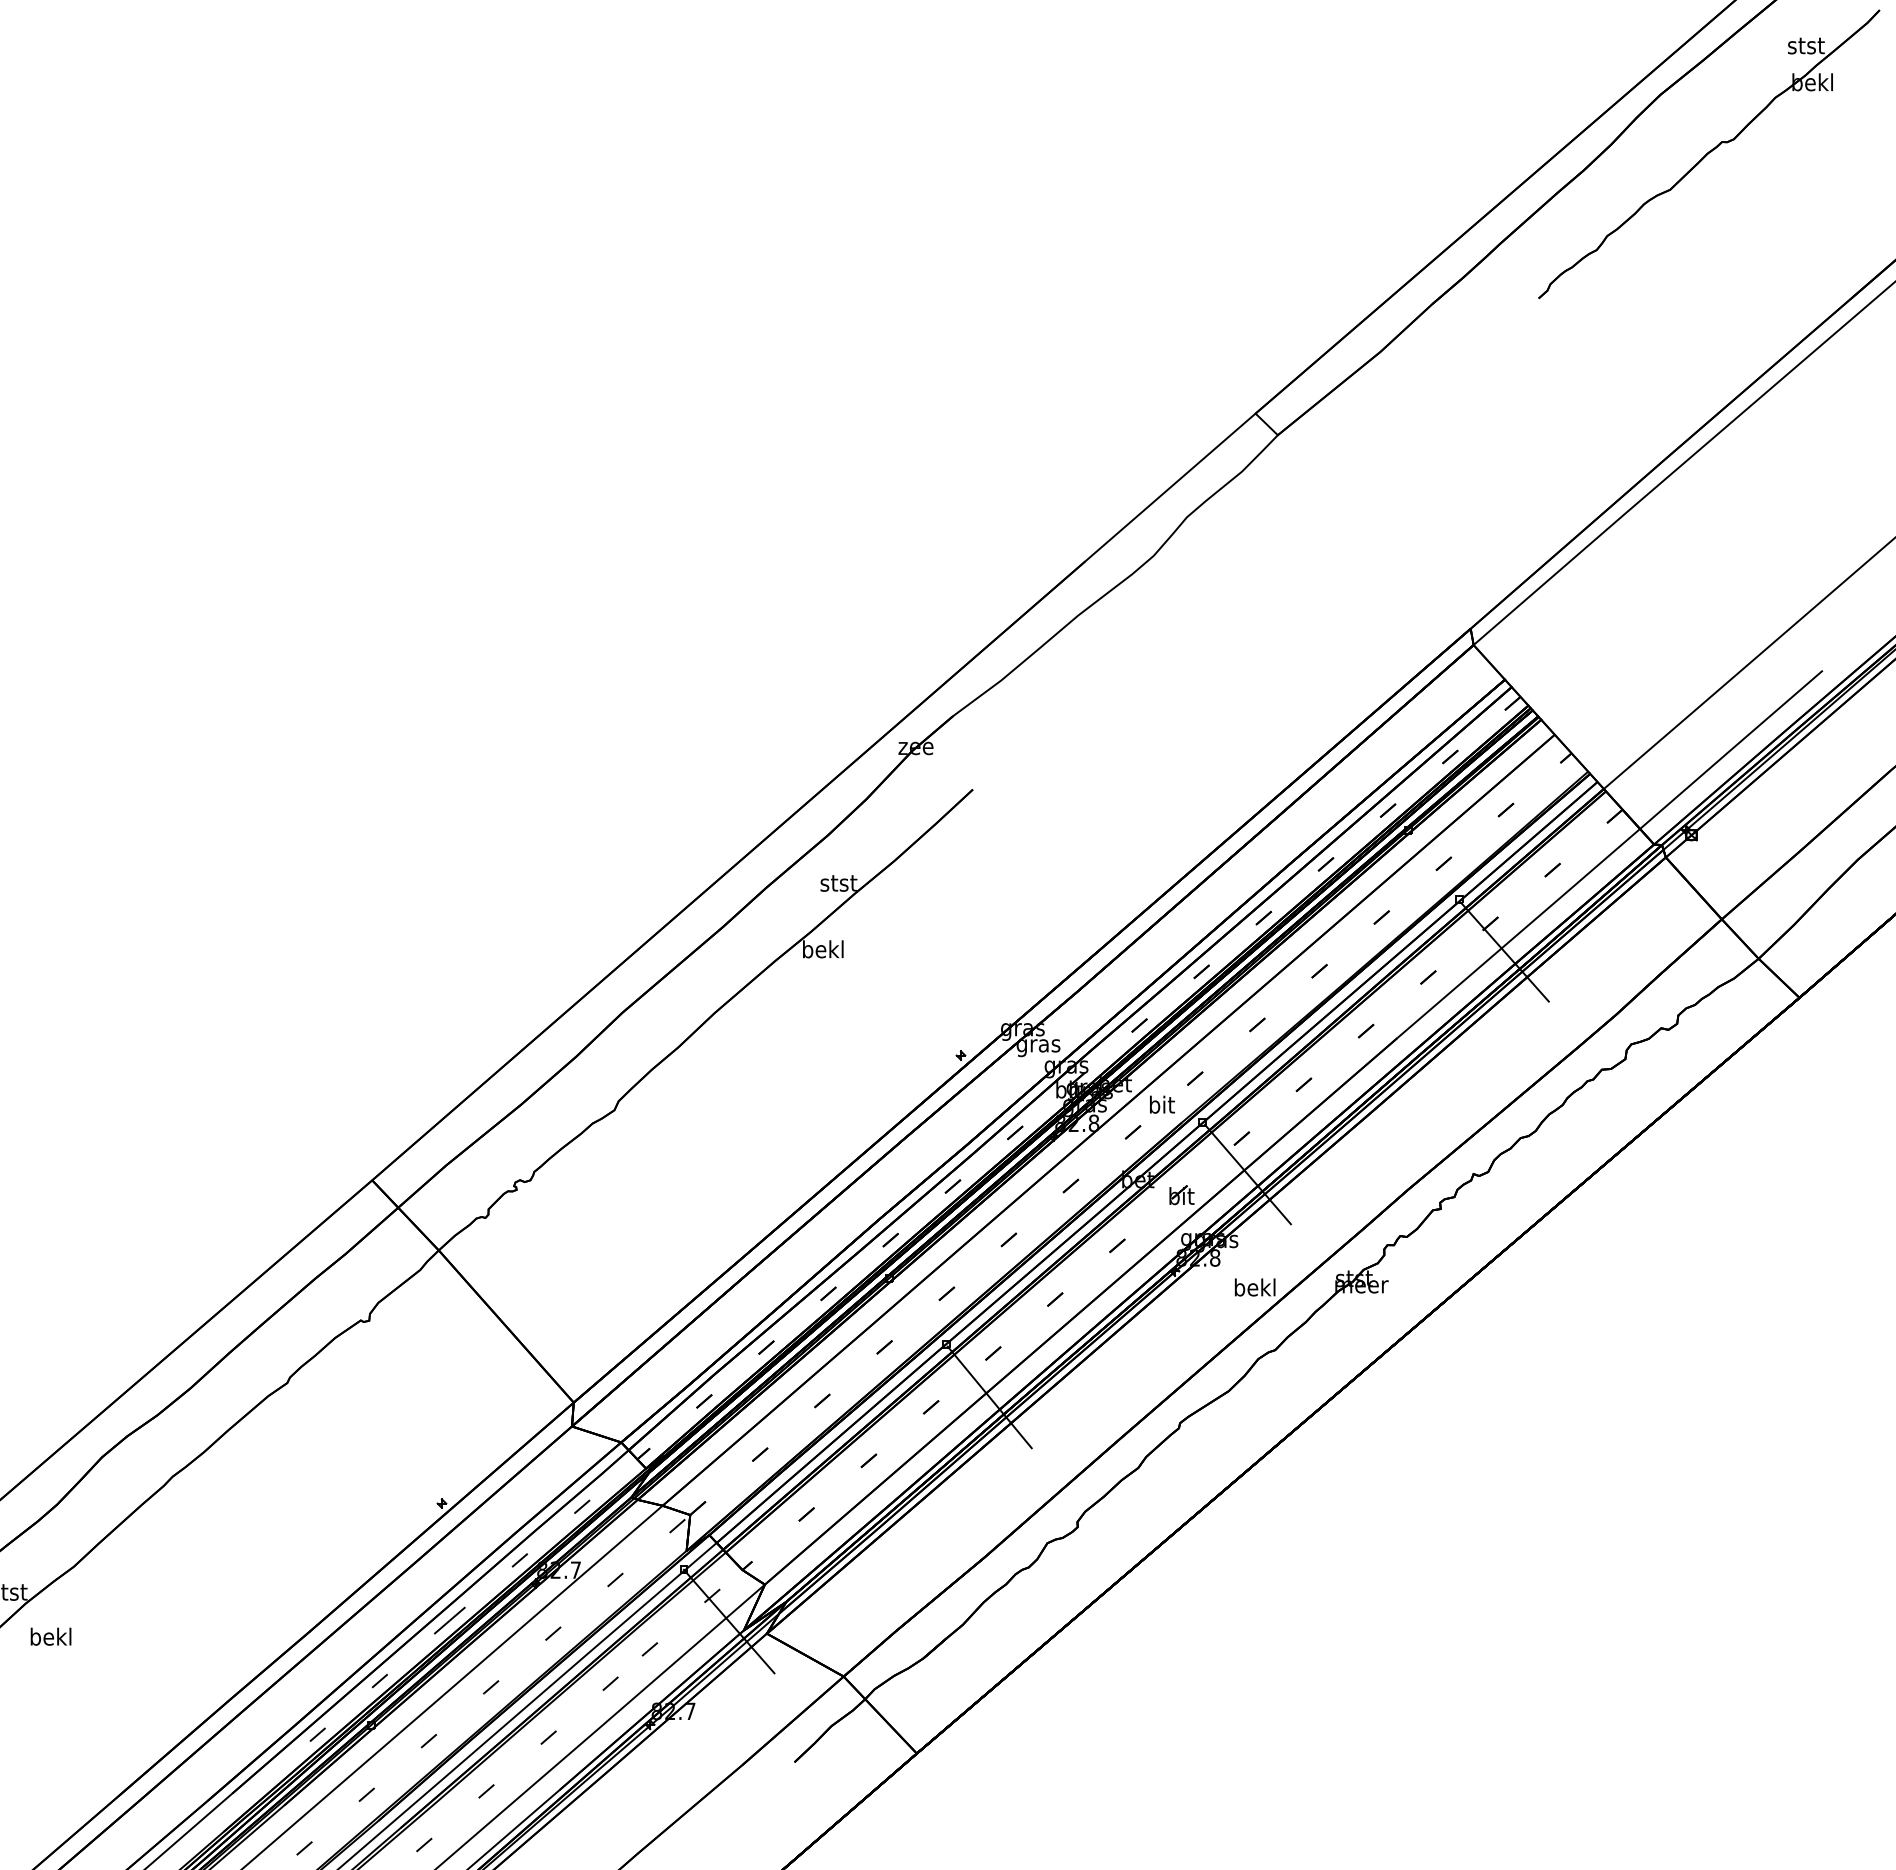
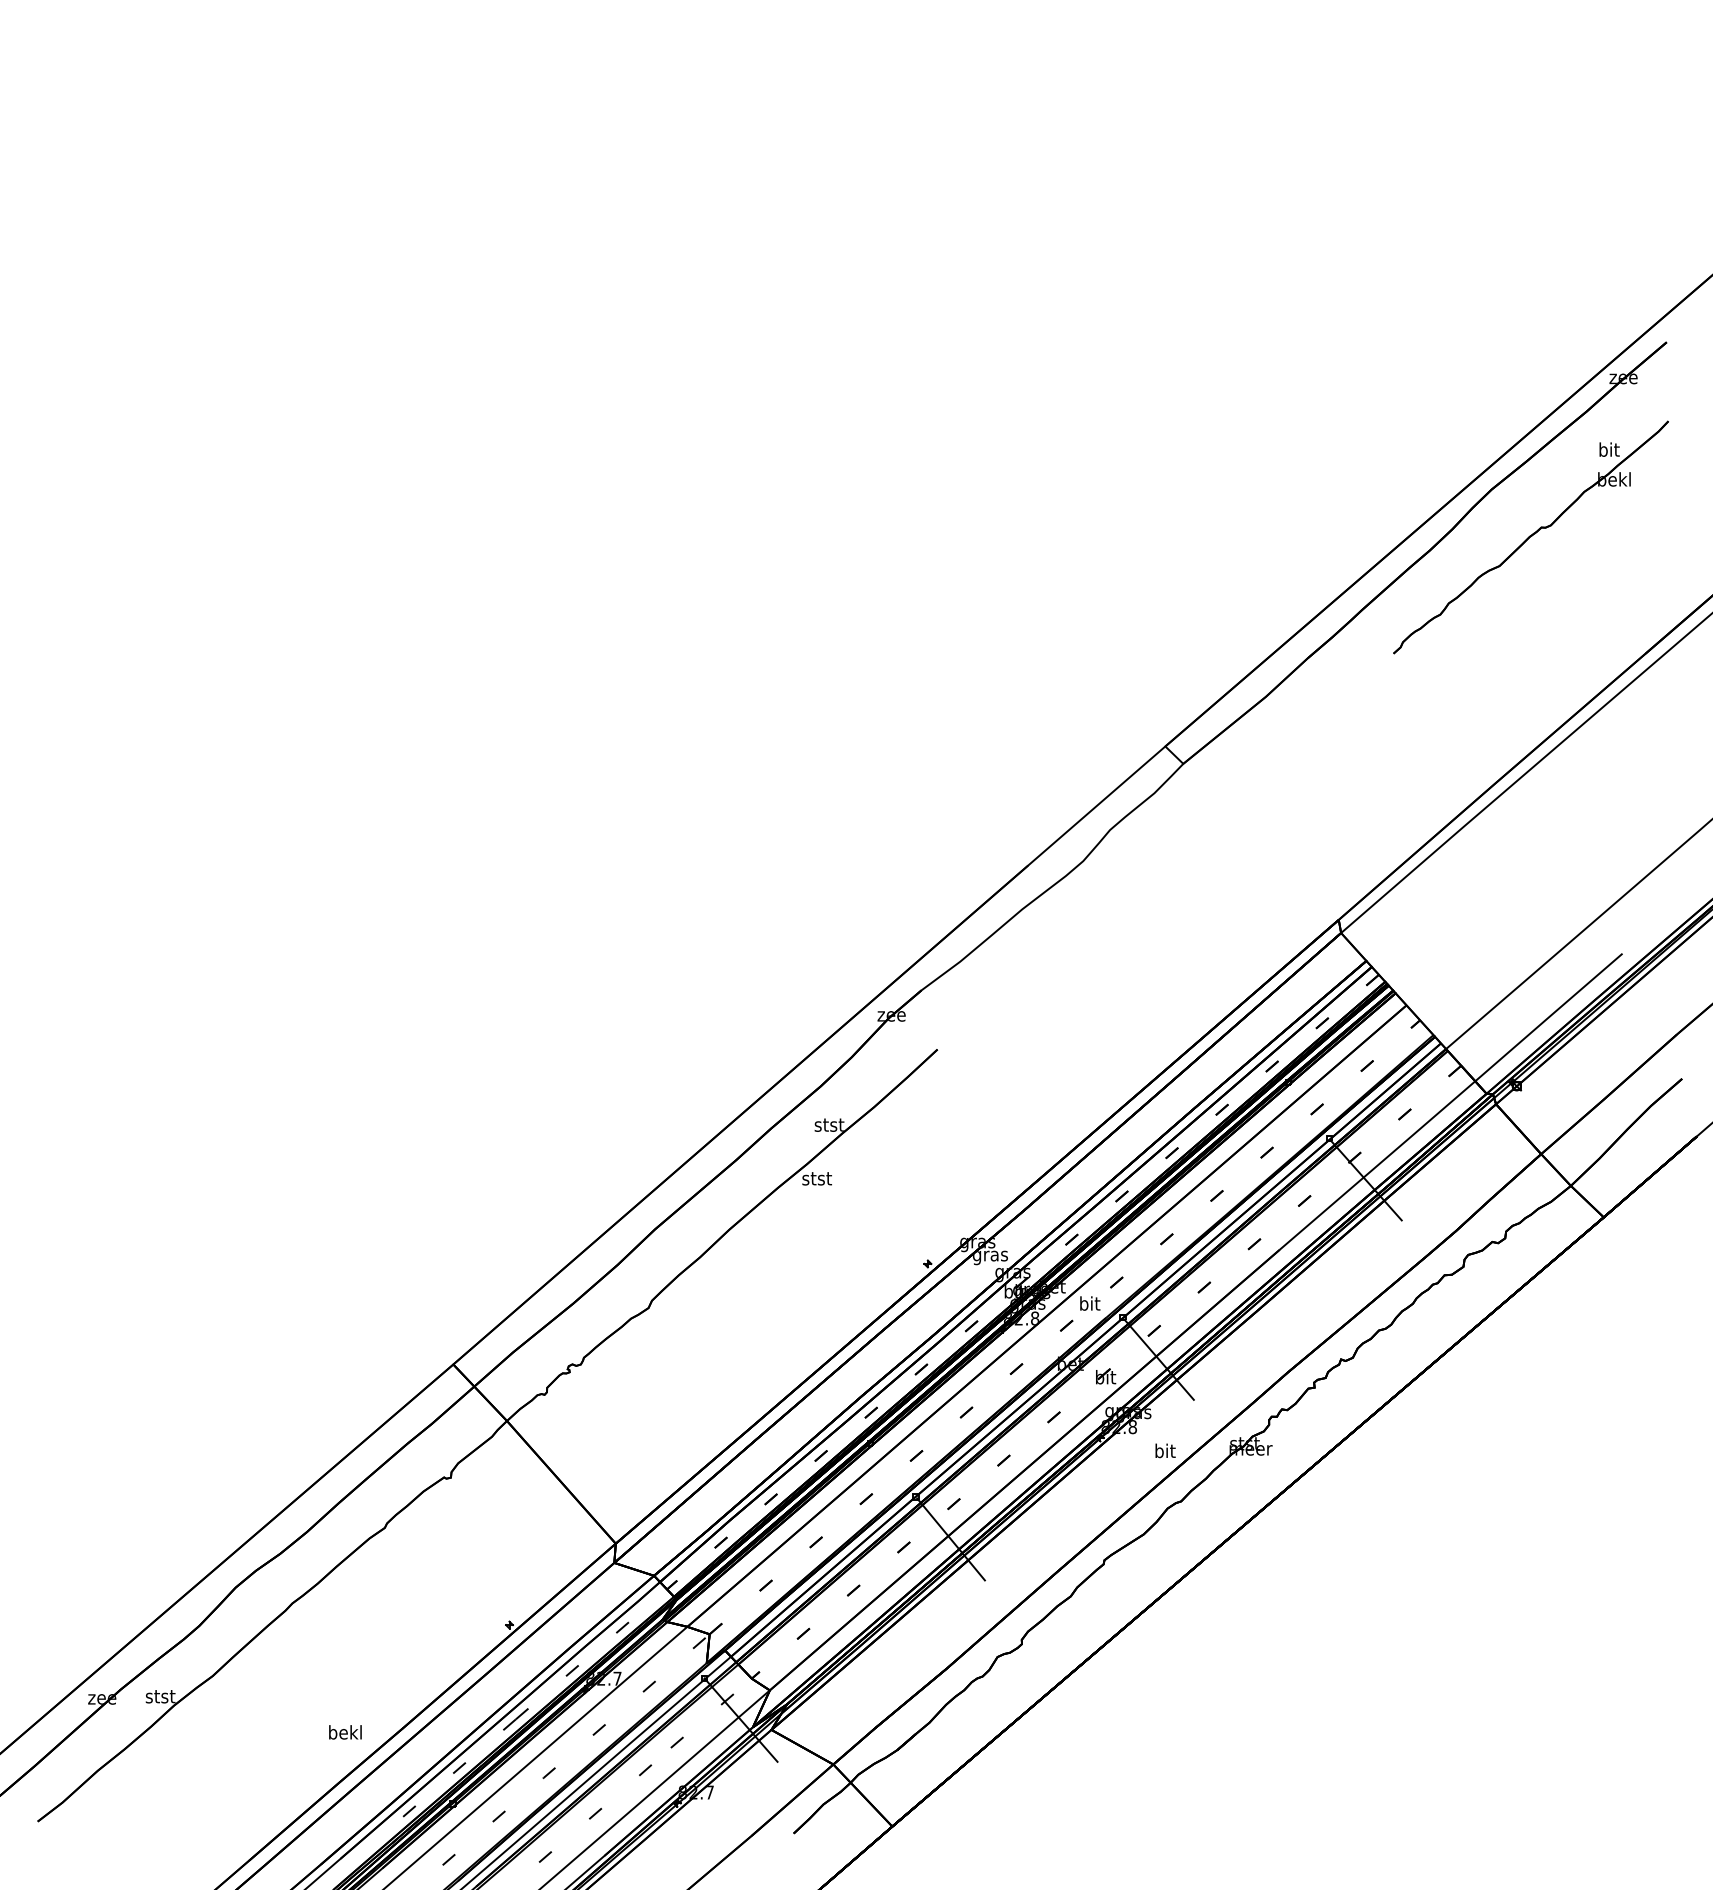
text: (1806, 45) -> (1609, 449), stst -> bit
text: (822, 949) -> (816, 1178), bekl -> stst
text: (1254, 1287) -> (1164, 1450), bekl -> bit
text: (51, 1636) -> (345, 1732), moved

